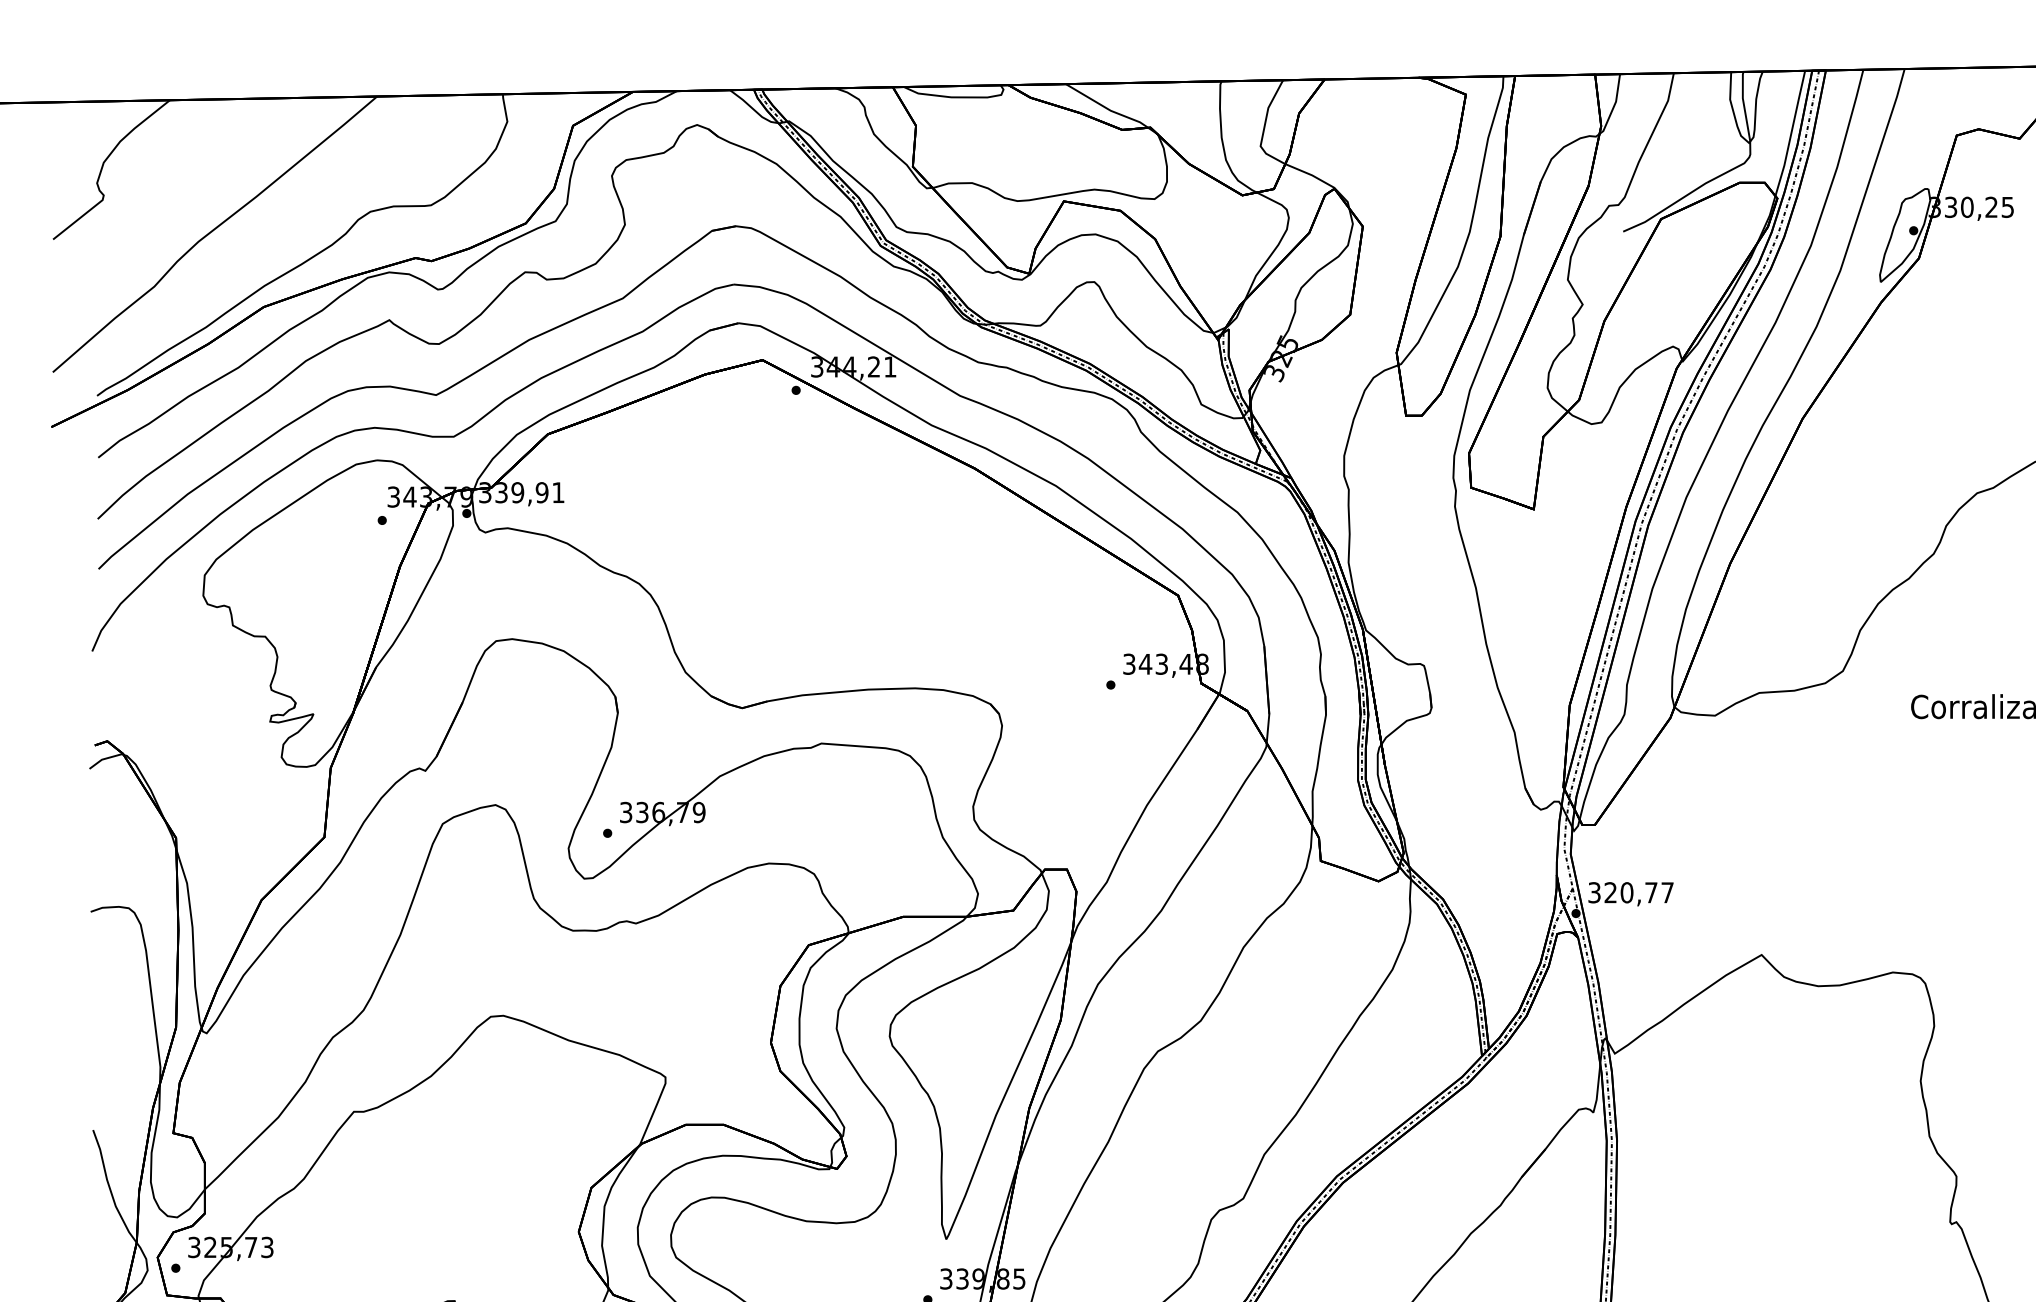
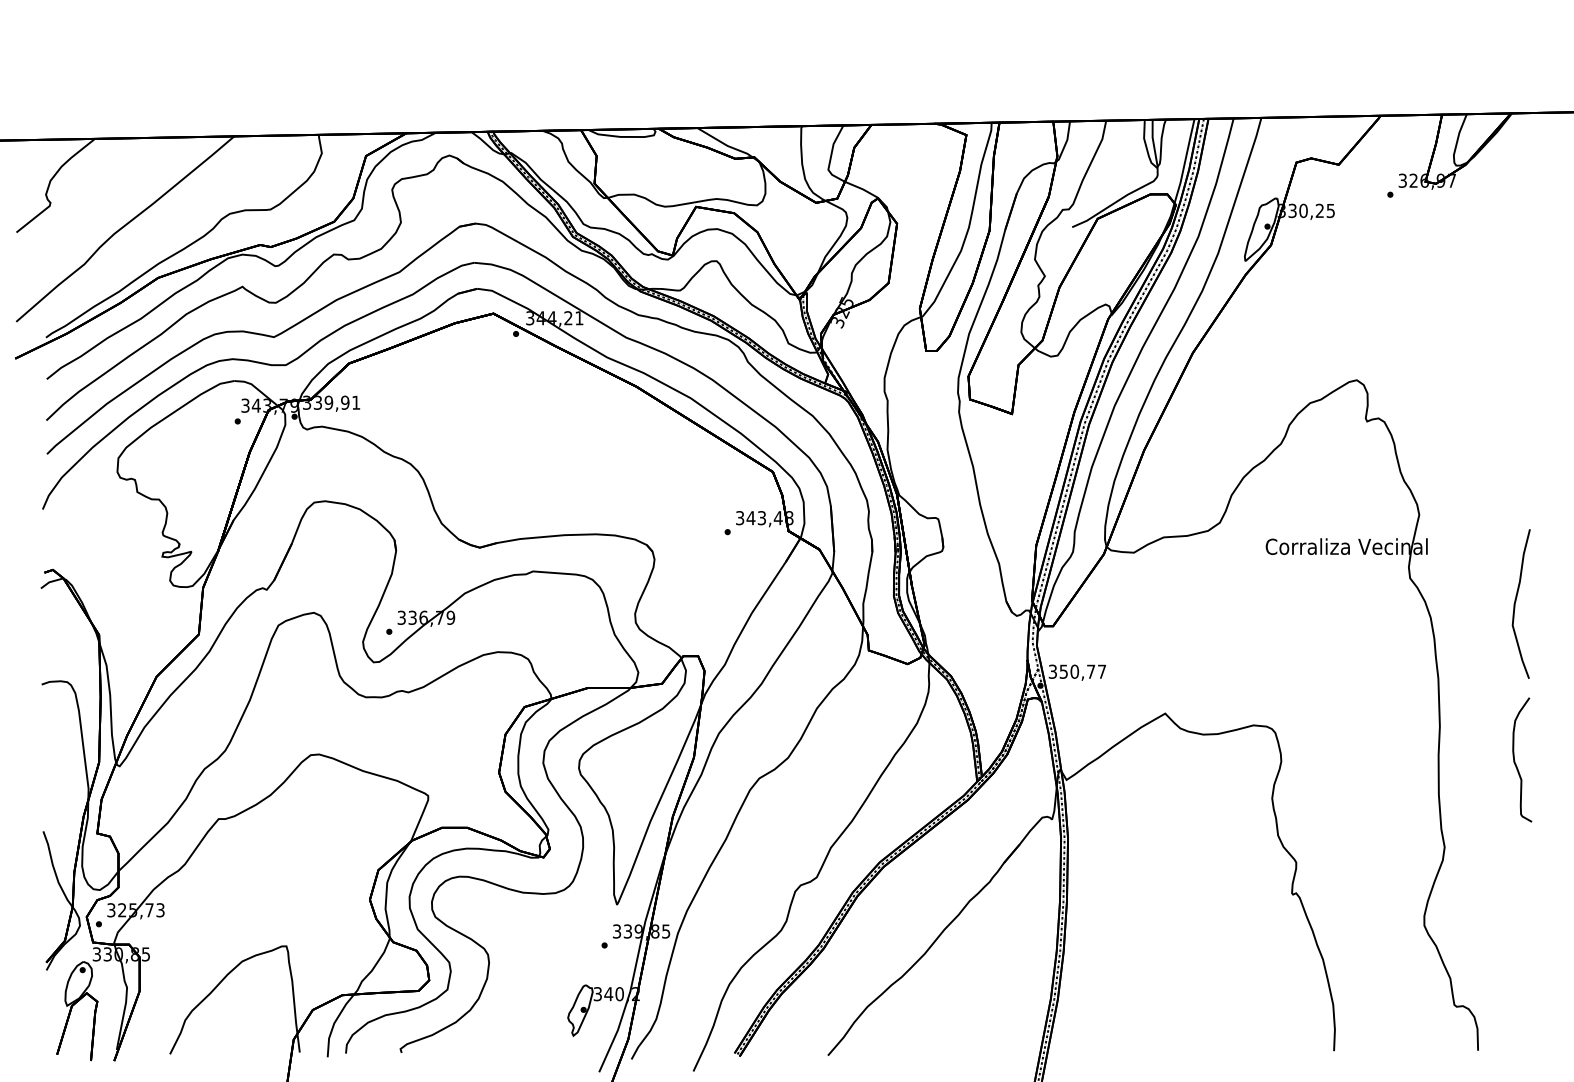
text: (1610, 892) -> (1063, 671), 320,77 -> 350,77

